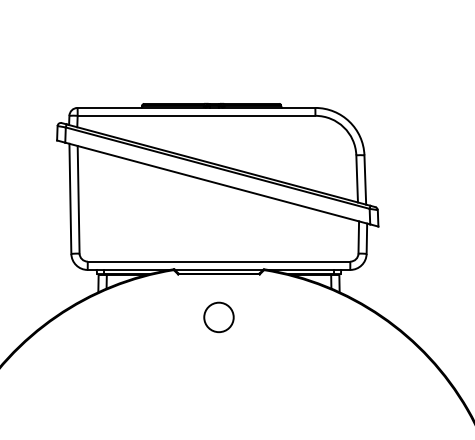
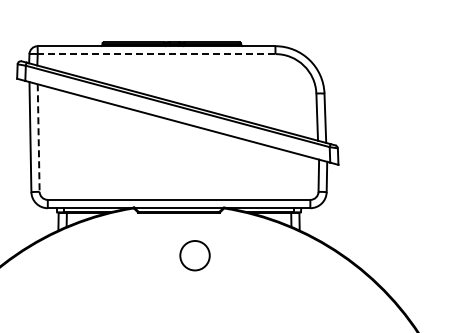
line: (196, 115) -> (156, 53), solid -> dashed
line: (78, 199) -> (38, 137), solid -> dashed
circle: (218, 317) -> (194, 255), moved

